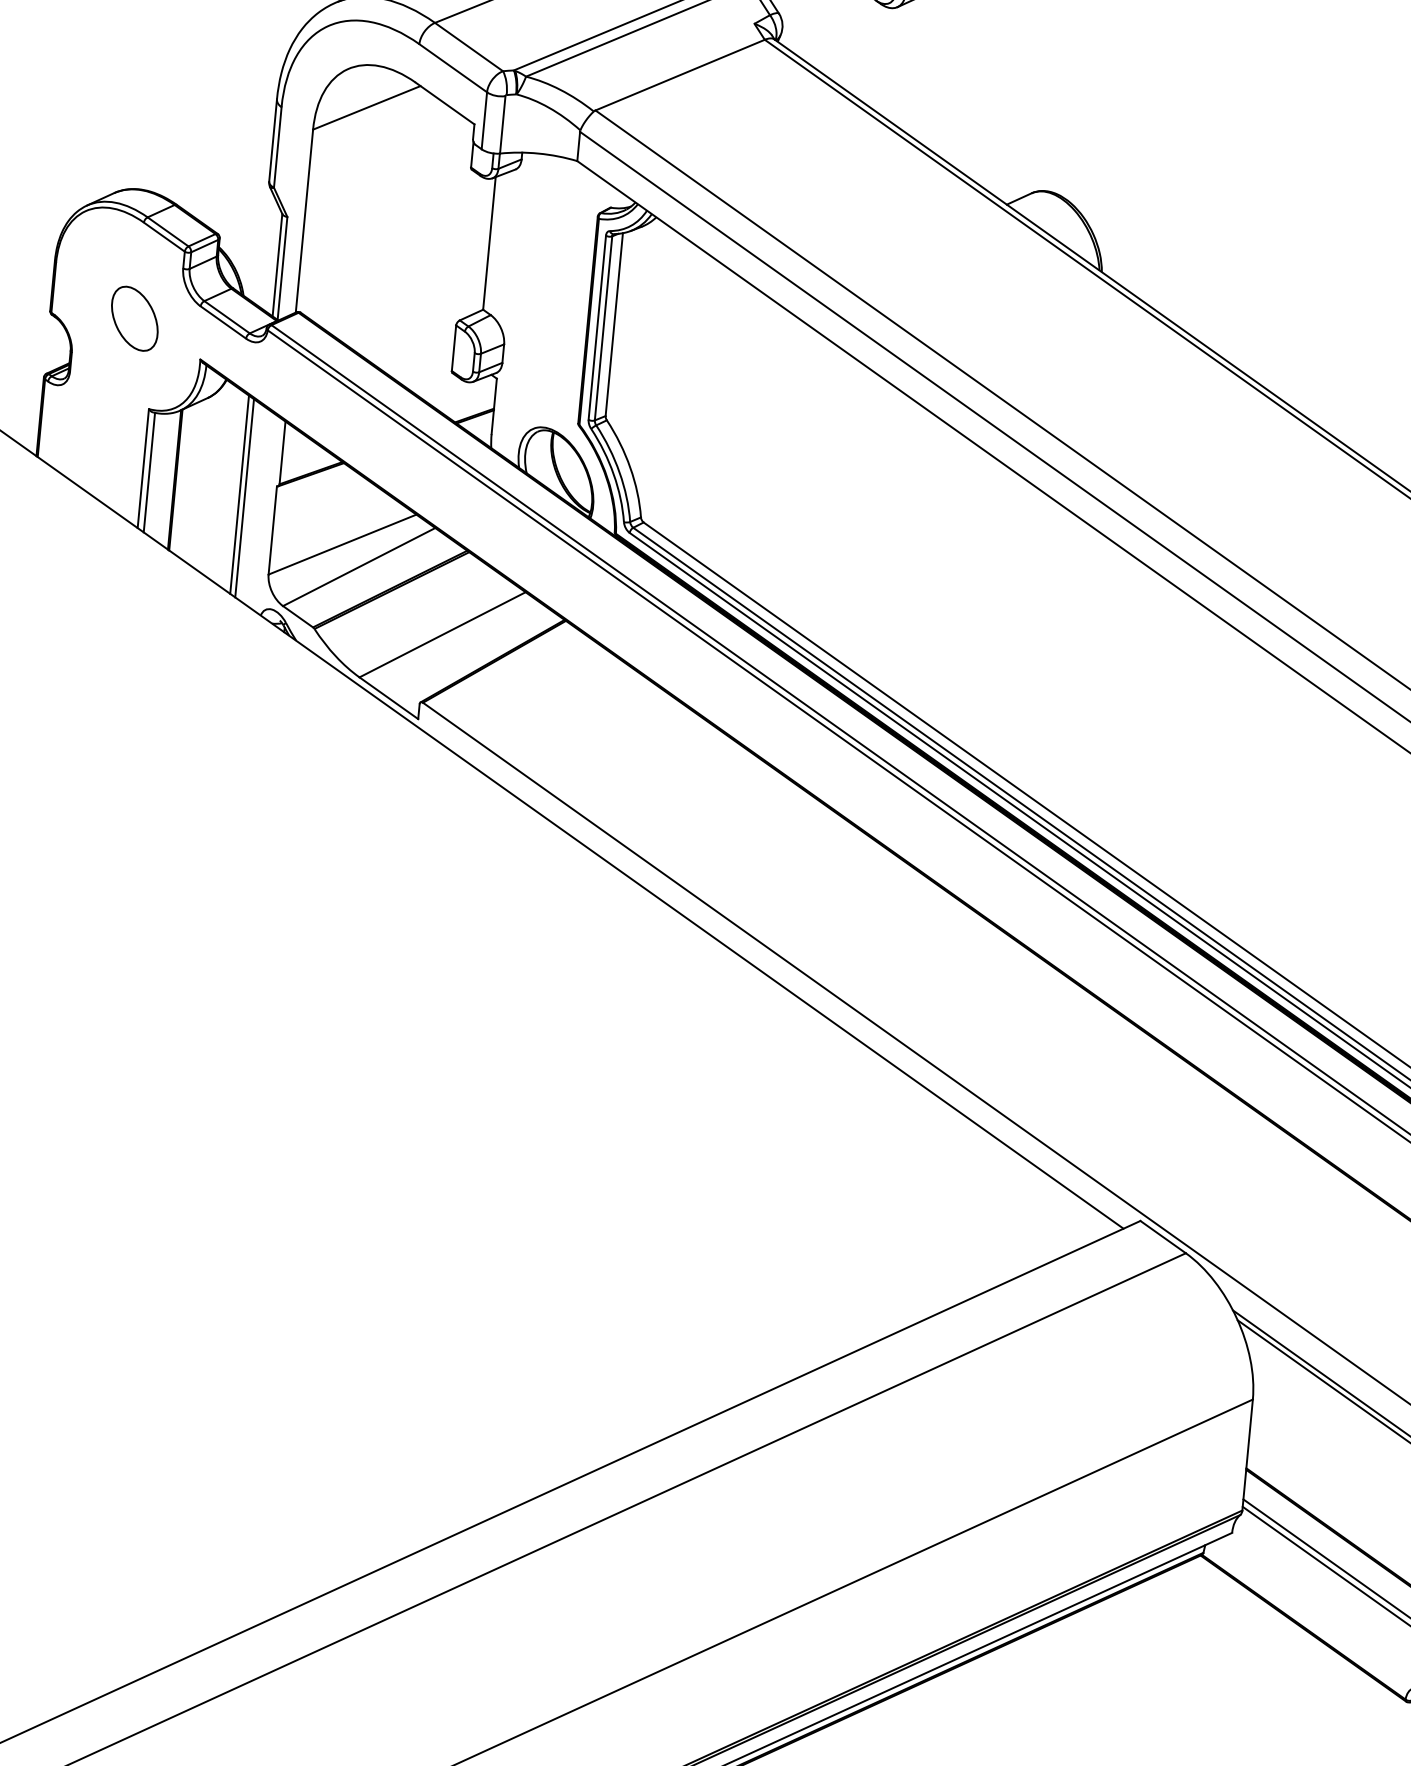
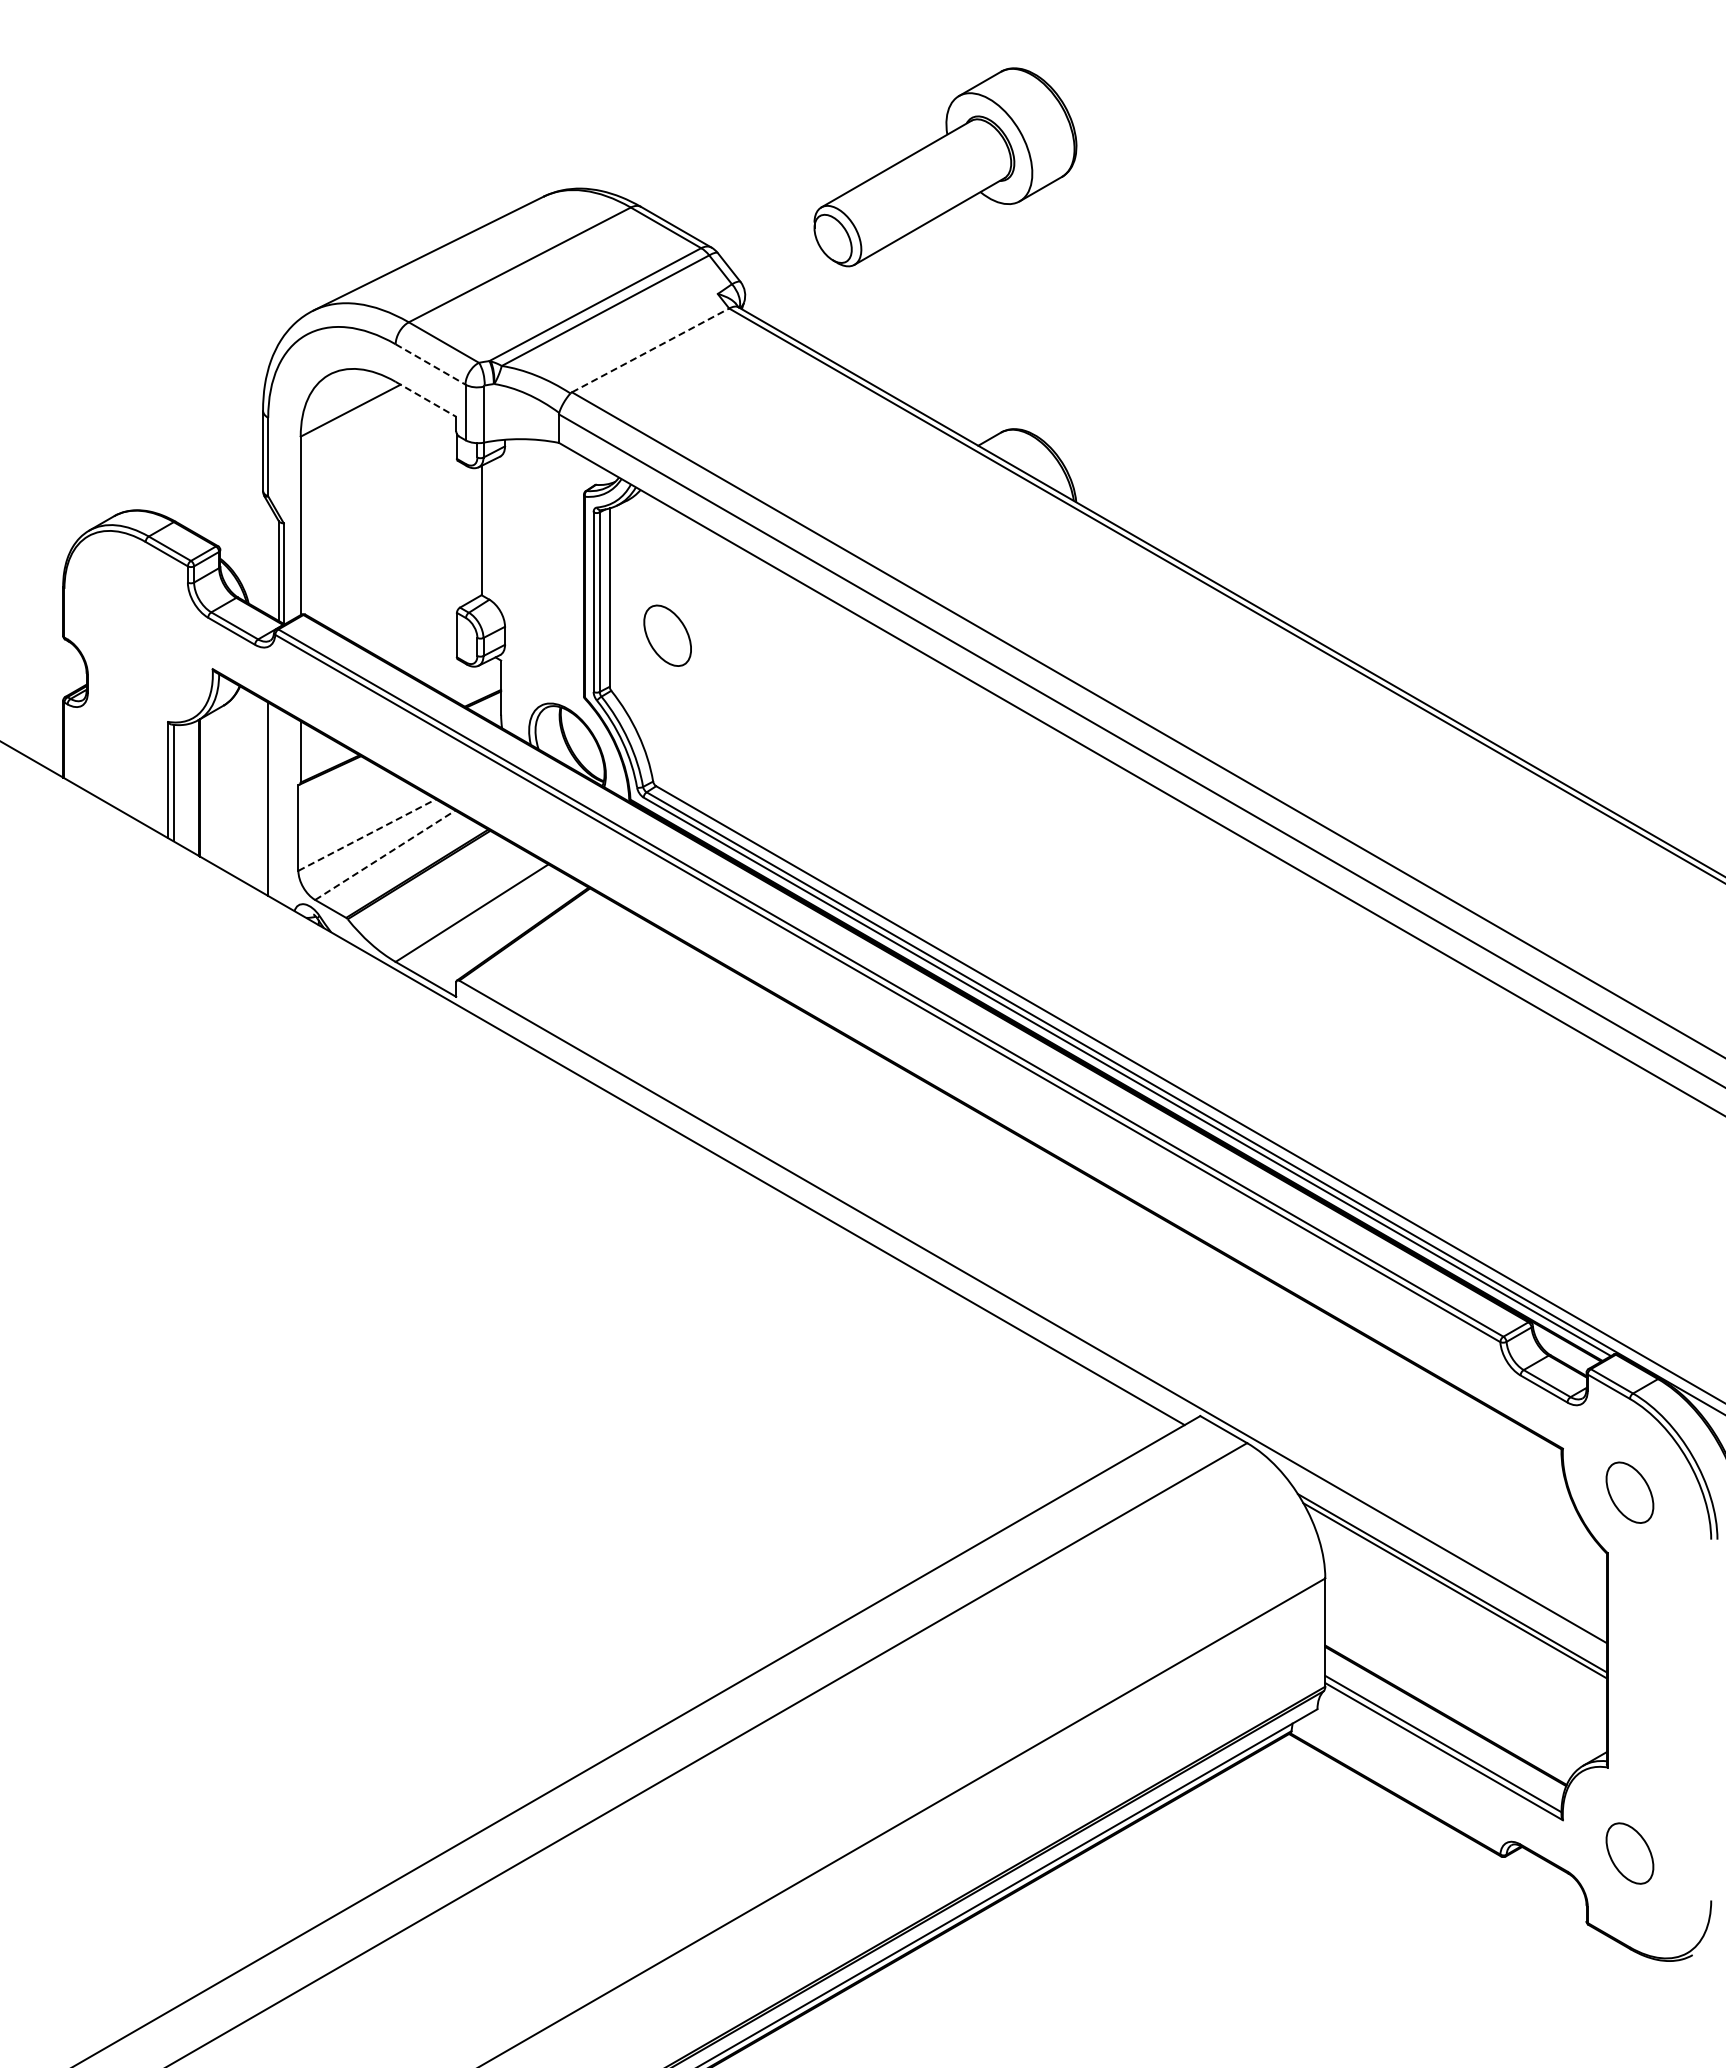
line: (454, 68) -> (431, 364), solid -> dashed
line: (681, 75) -> (651, 350), solid -> dashed
line: (444, 103) -> (425, 399), solid -> dashed
part: (134, 318) -> (667, 635), moved
line: (240, 493) -> (263, 795), removed
line: (342, 544) -> (367, 834), solid -> dashed
line: (359, 567) -> (385, 855), solid -> dashed

